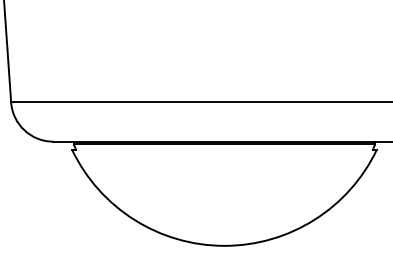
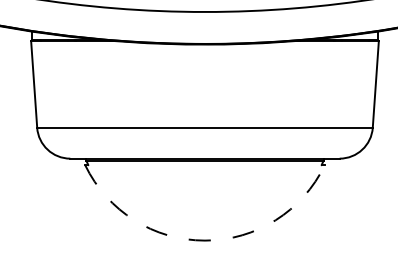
arc: (225, 245) -> (205, 240), solid -> dashed

